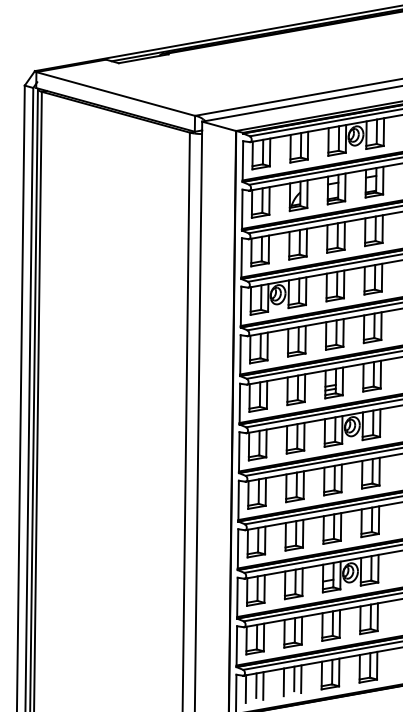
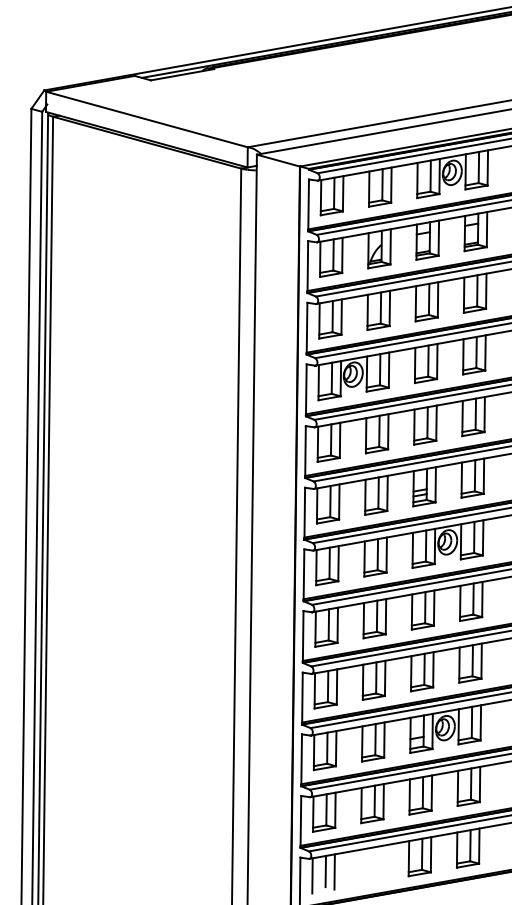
line: (293, 678) -> (373, 862), removed
line: (301, 678) -> (382, 862), removed
line: (283, 681) -> (360, 866), removed

